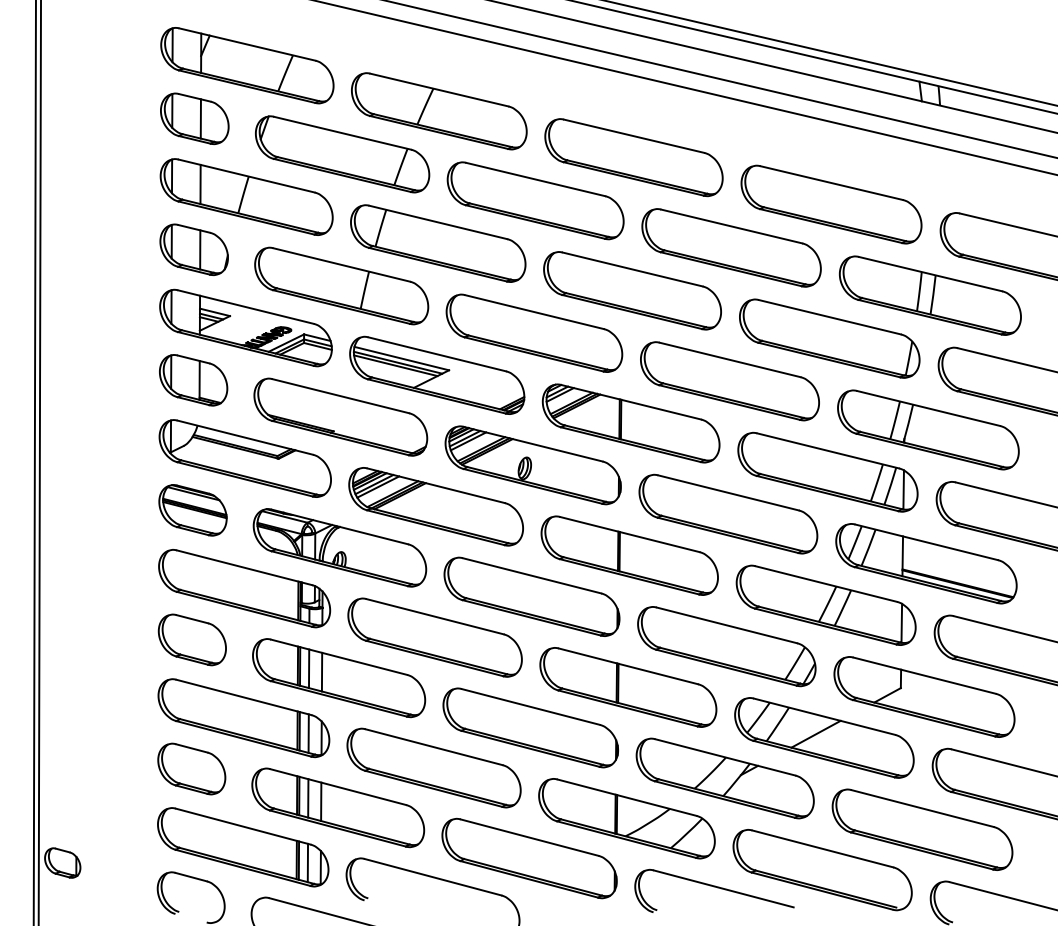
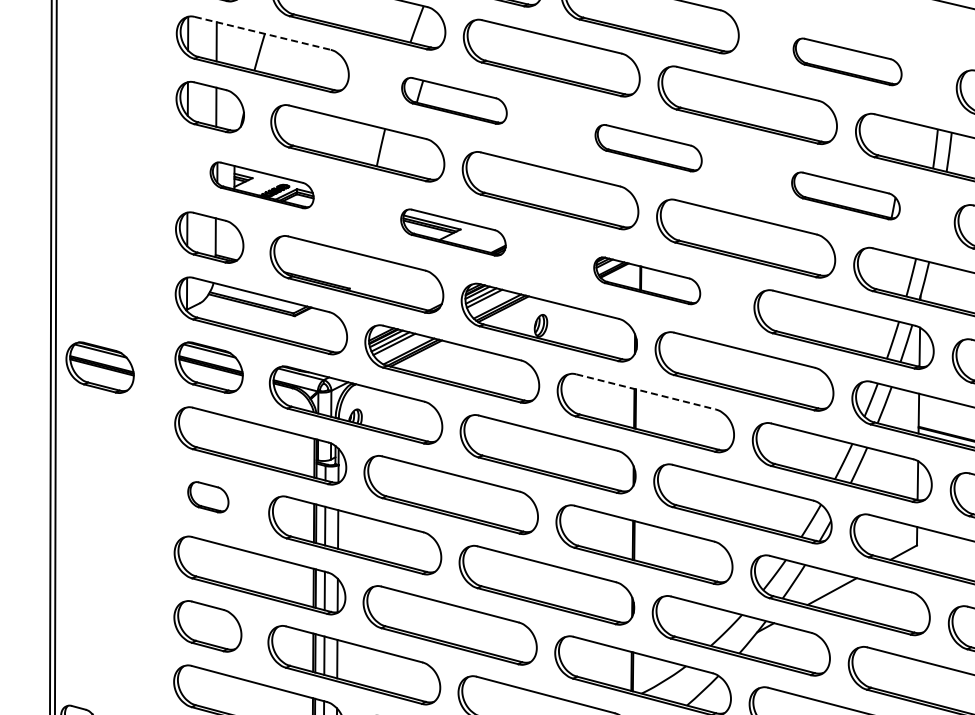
line: (246, 176) -> (262, 33), solid -> dashed
part: (831, 204) -> (847, 61), size x0.6
part: (438, 243) -> (454, 100), size x0.6
part: (632, 290) -> (648, 147), size x0.6
part: (245, 327) -> (261, 184), size x0.6
part: (829, 338) -> (845, 195), size x0.6
part: (437, 374) -> (453, 231), size x0.6
part: (630, 423) -> (646, 280), size x0.6
part: (83, 510) -> (99, 367), added
line: (629, 534) -> (645, 391), solid -> dashed
part: (191, 639) -> (207, 496), size x0.6

